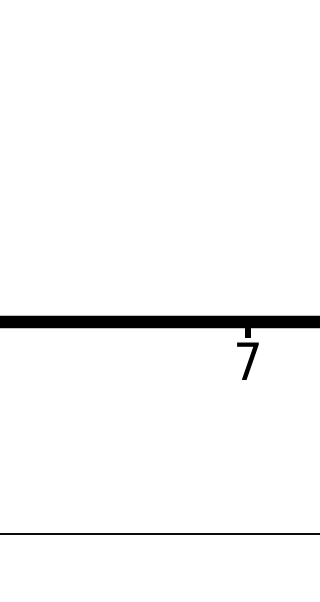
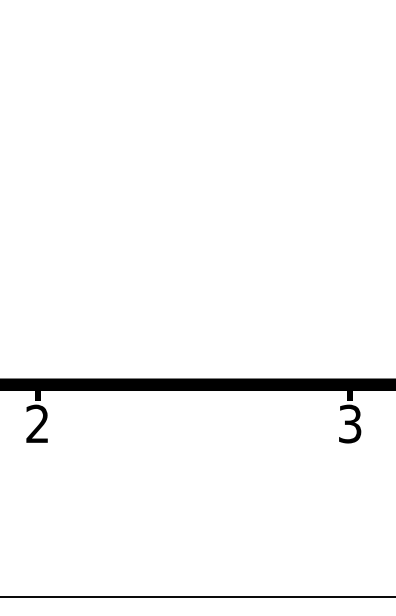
text: (248, 360) -> (350, 423), 7 -> 3

